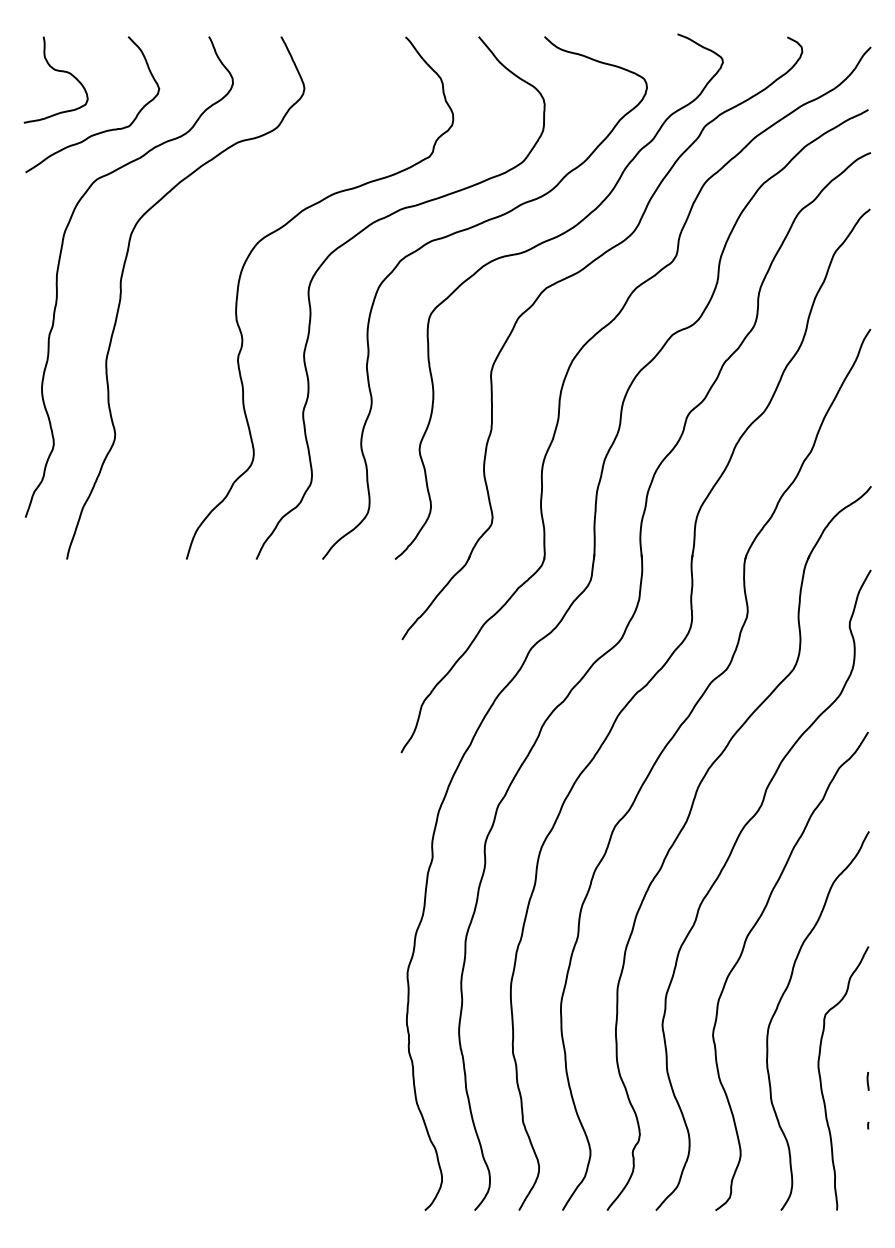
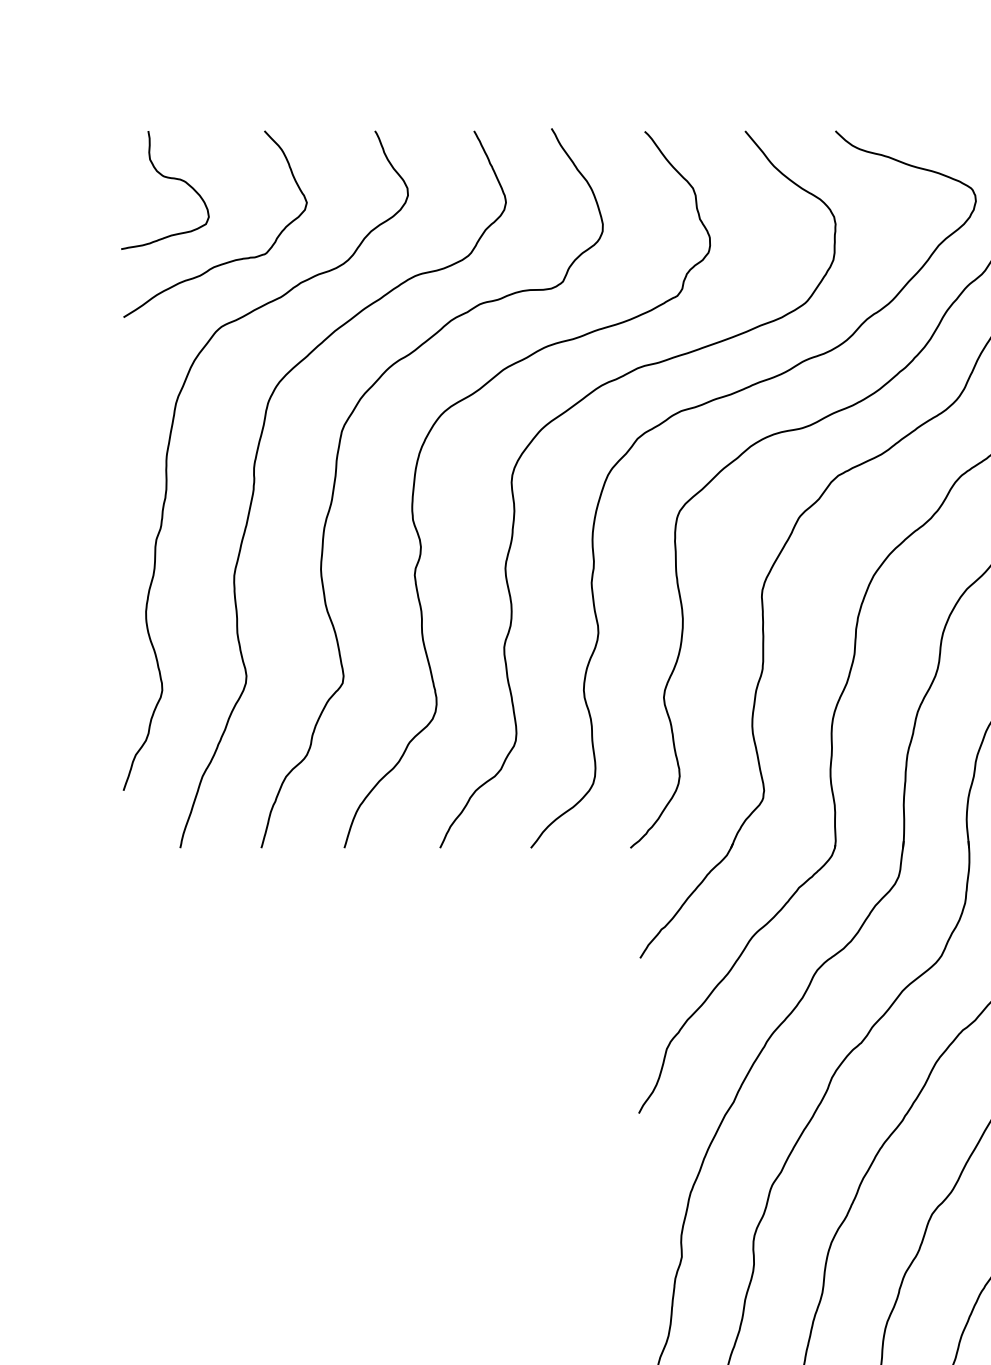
curve: (181, 287) -> (337, 475), added

